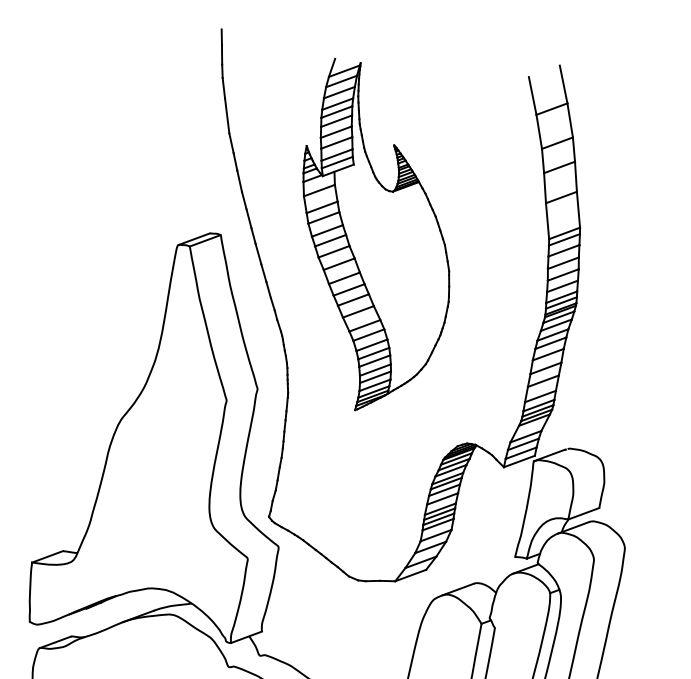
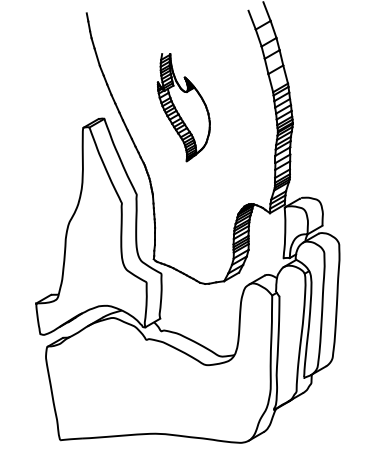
part: (374, 239) -> (183, 107), size x0.6

